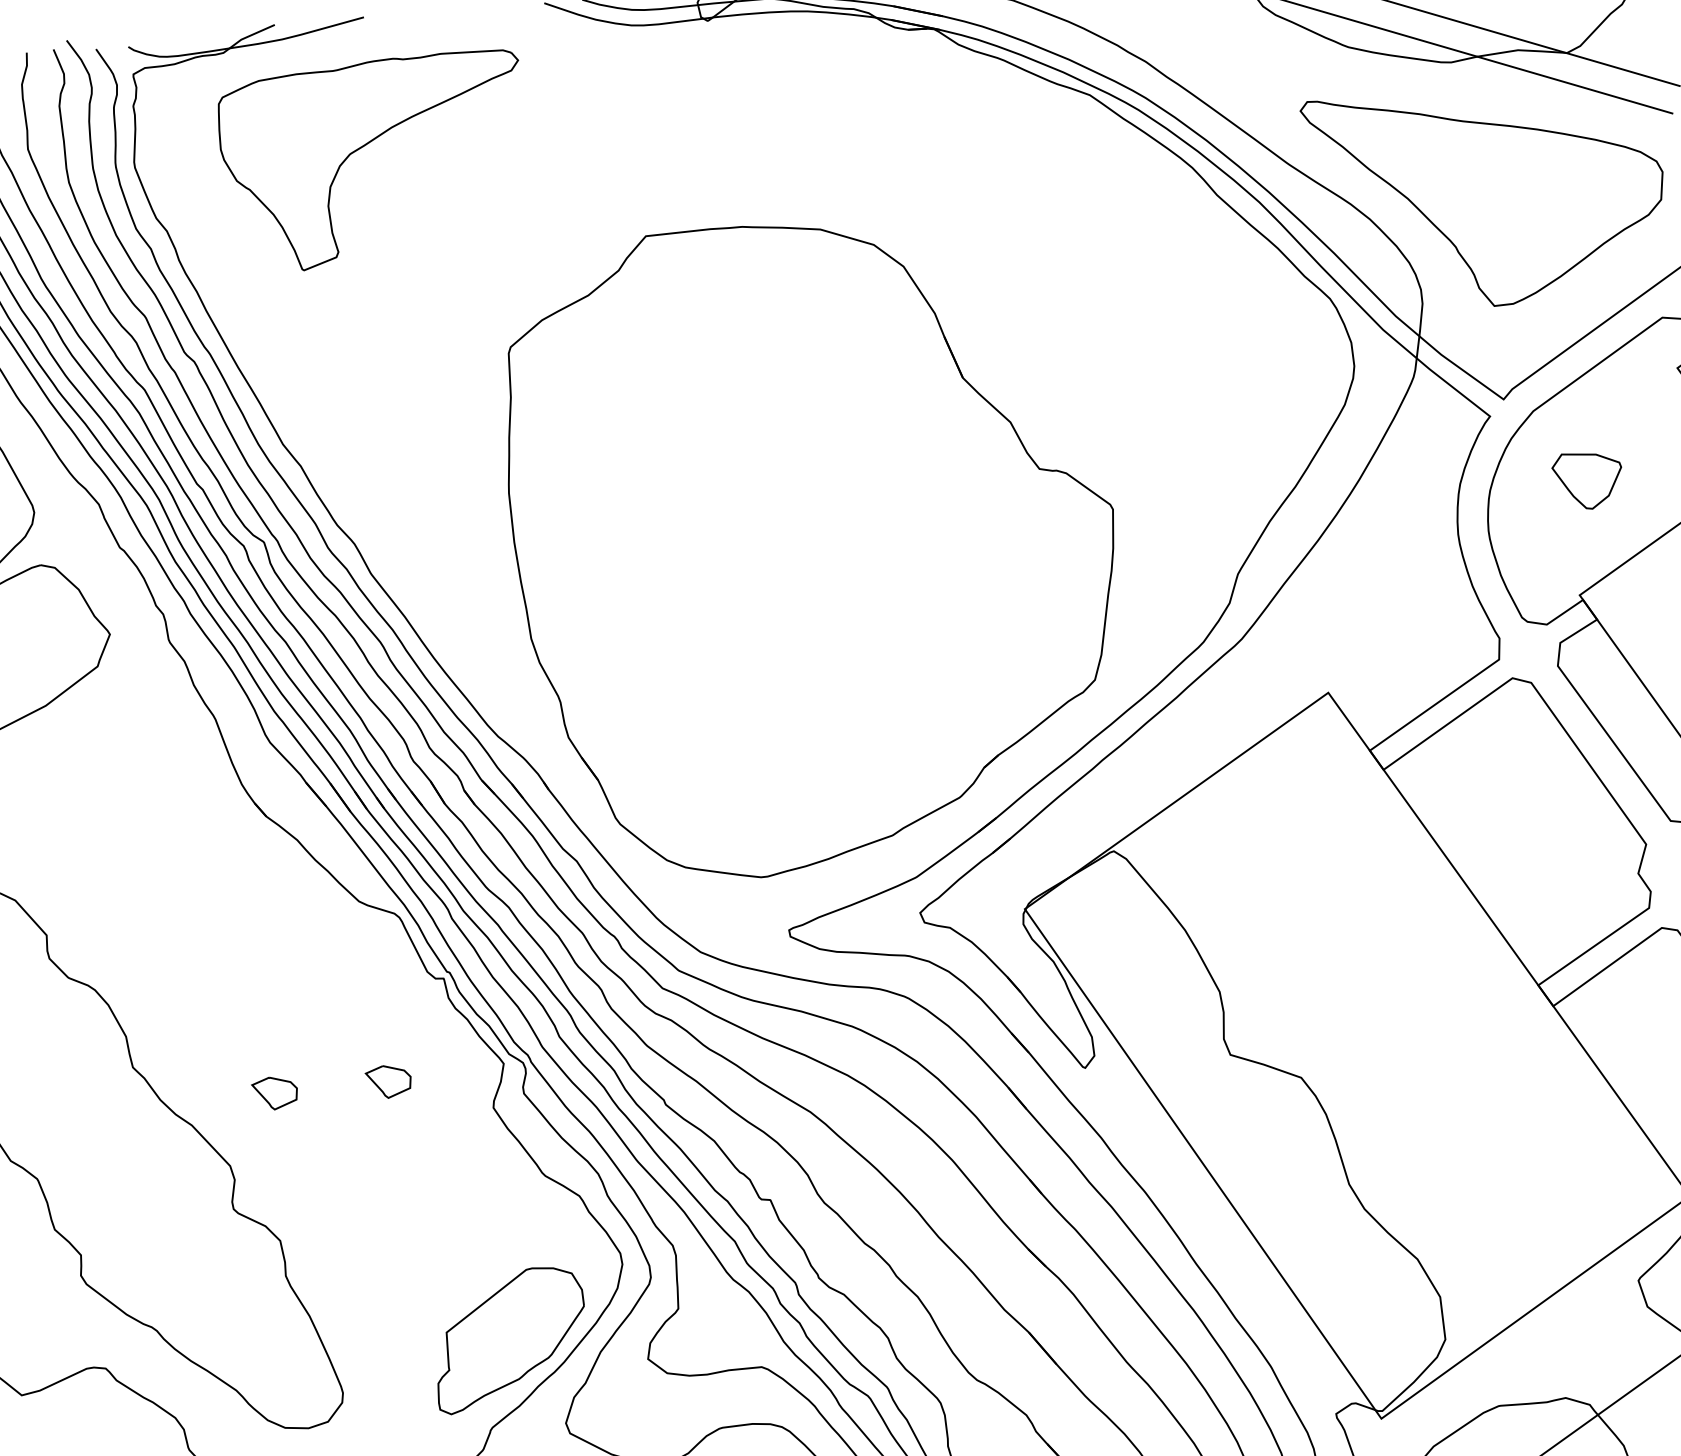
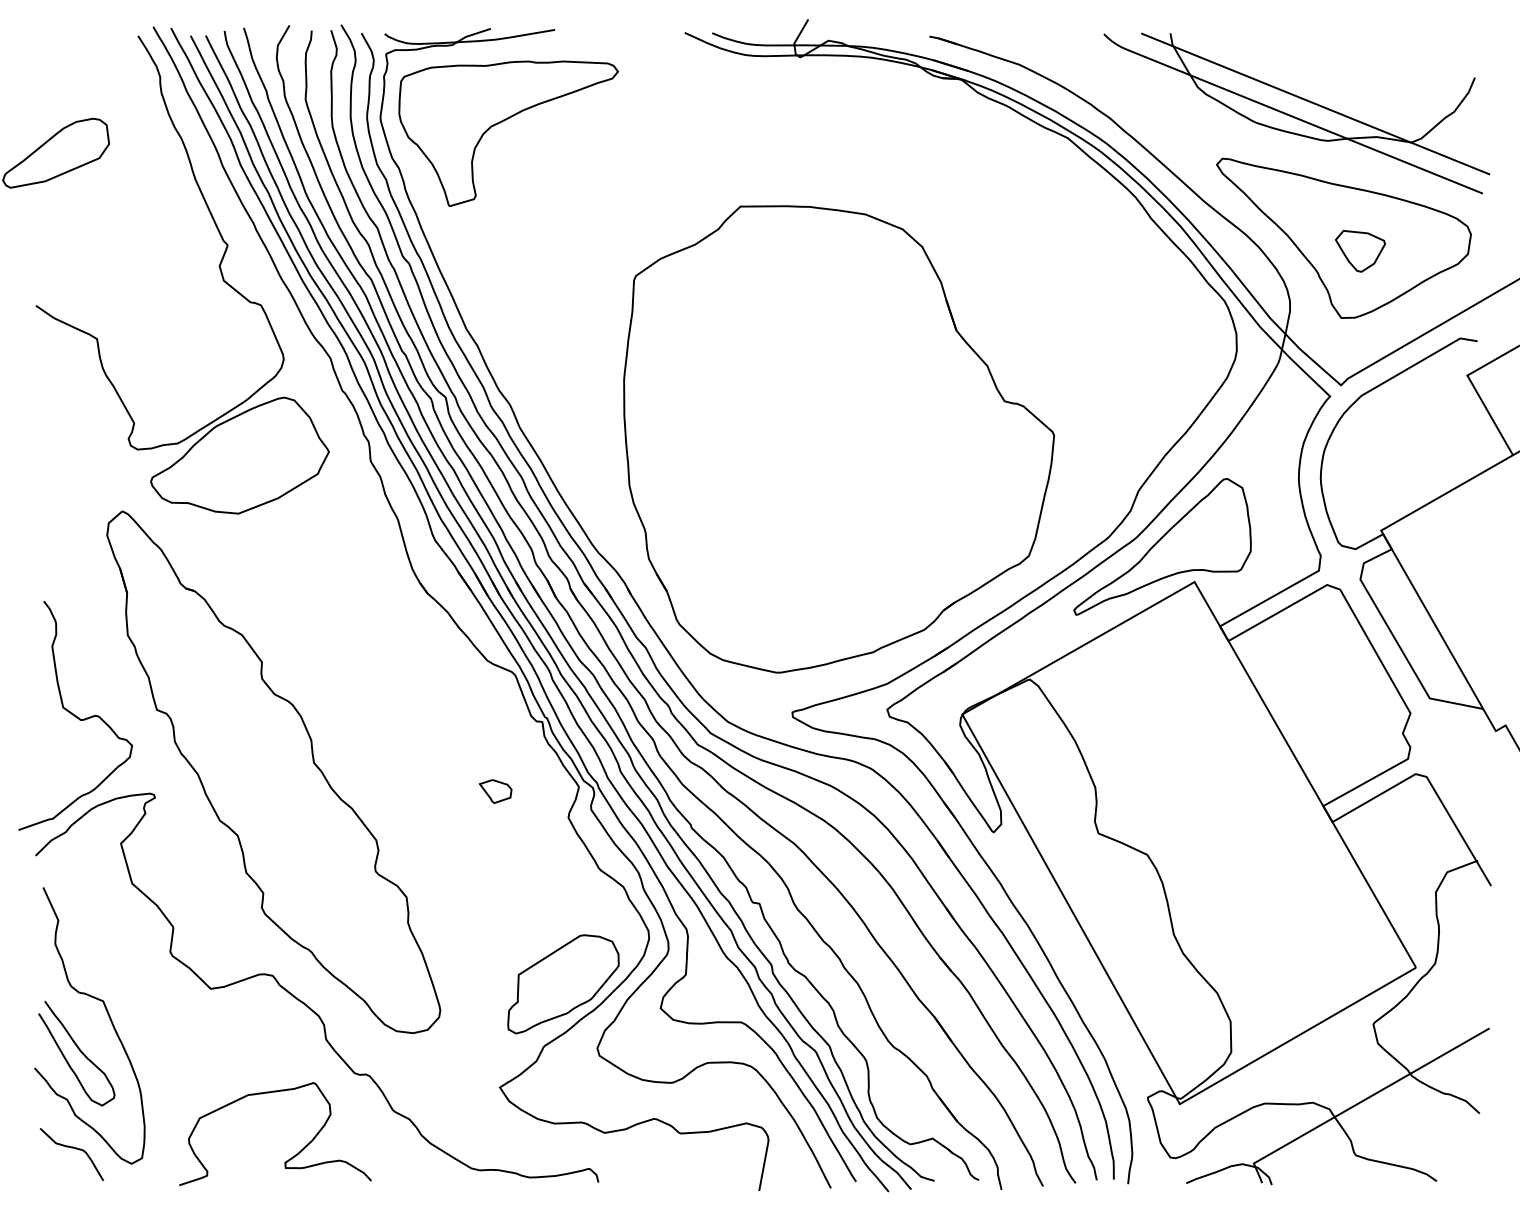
part: (365, 146) -> (502, 122), moved
part: (1588, 480) -> (1360, 251), moved
part: (1278, 648) -> (1162, 546), added
part: (274, 1093) -> (413, 791), removed

